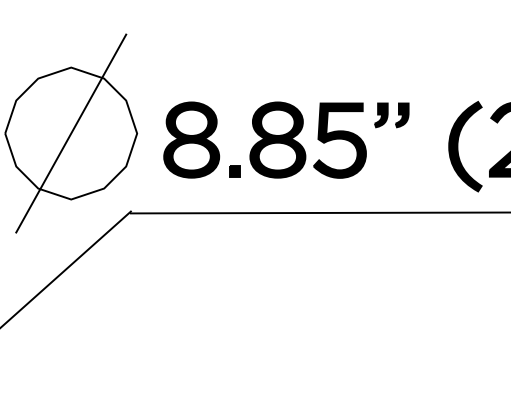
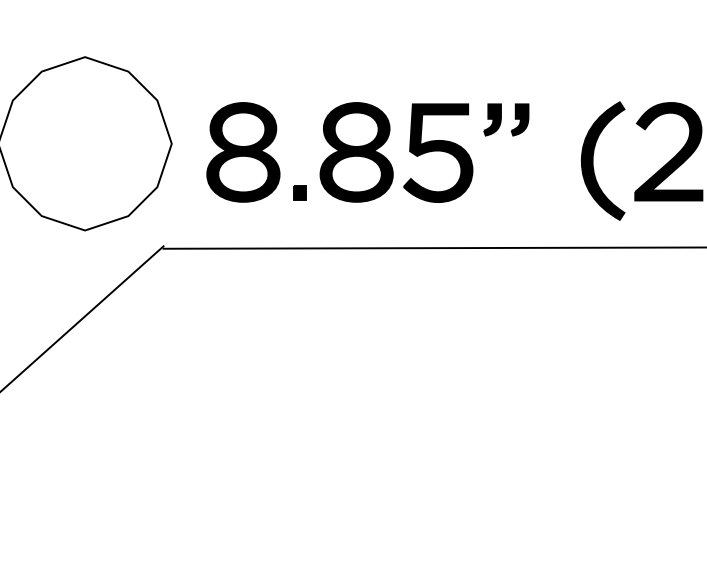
line: (70, 133) -> (84, 143), removed

